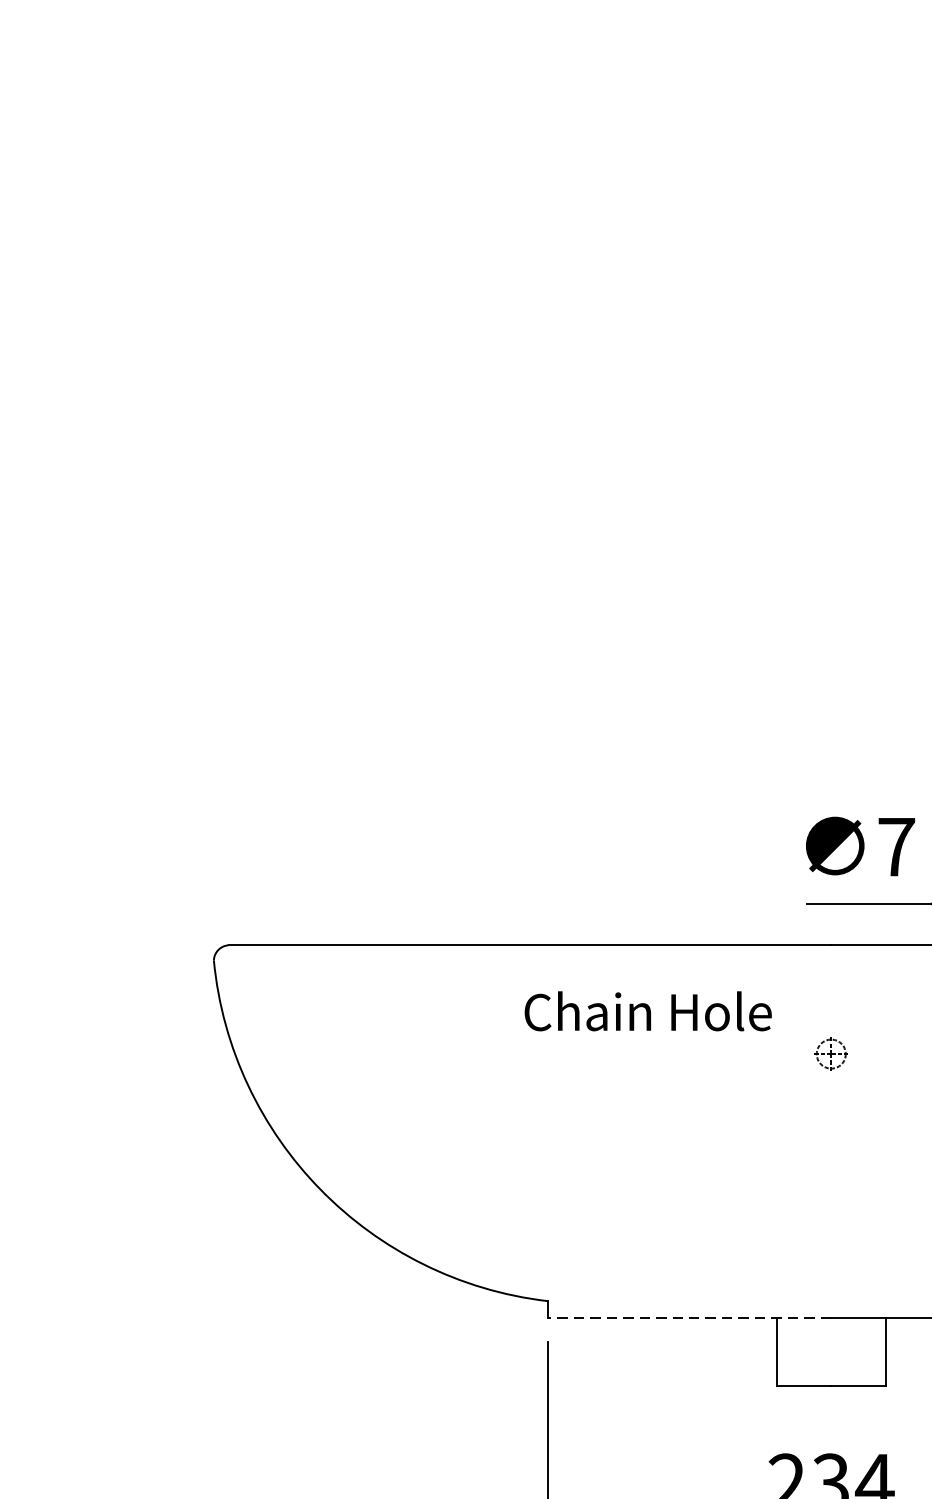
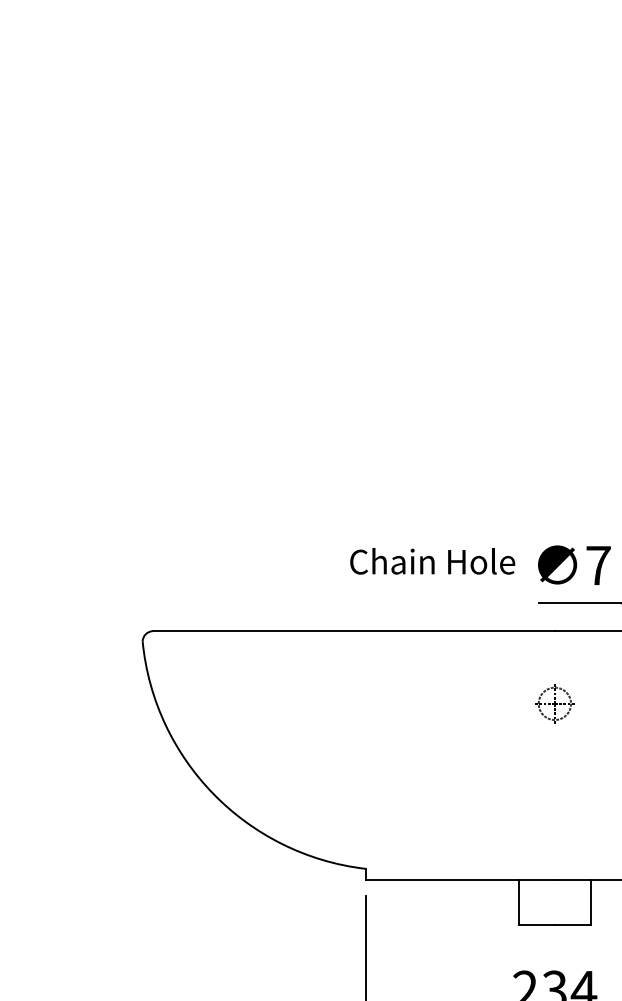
text: (647, 1011) -> (432, 561), moved
part: (830, 1053) -> (554, 703), size x1.67
line: (689, 1318) -> (460, 880), dashed -> solid

